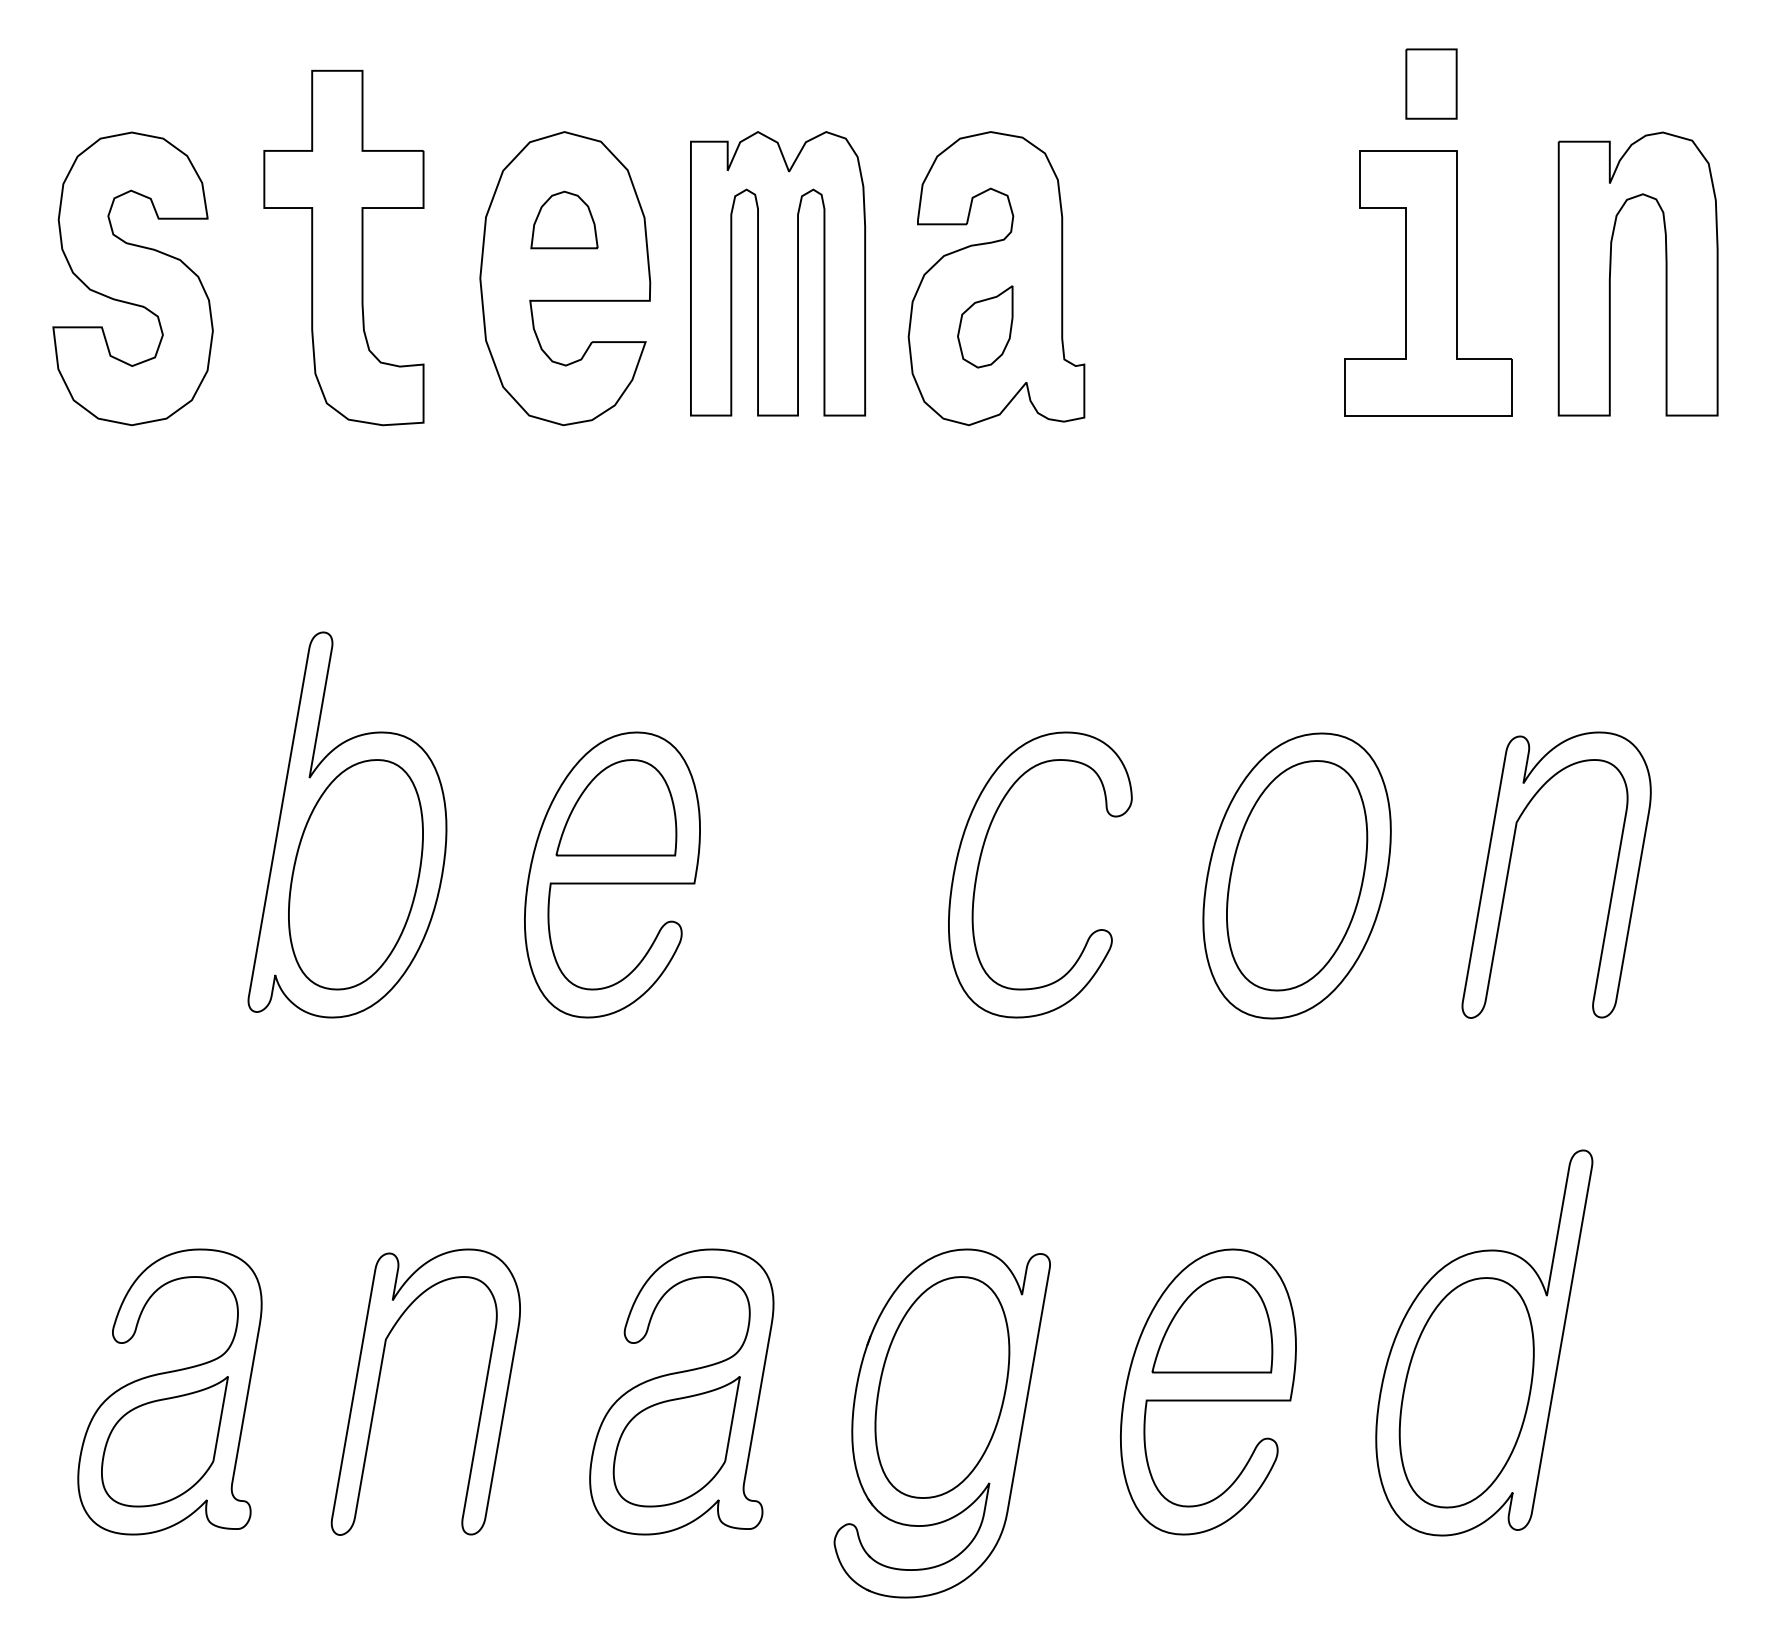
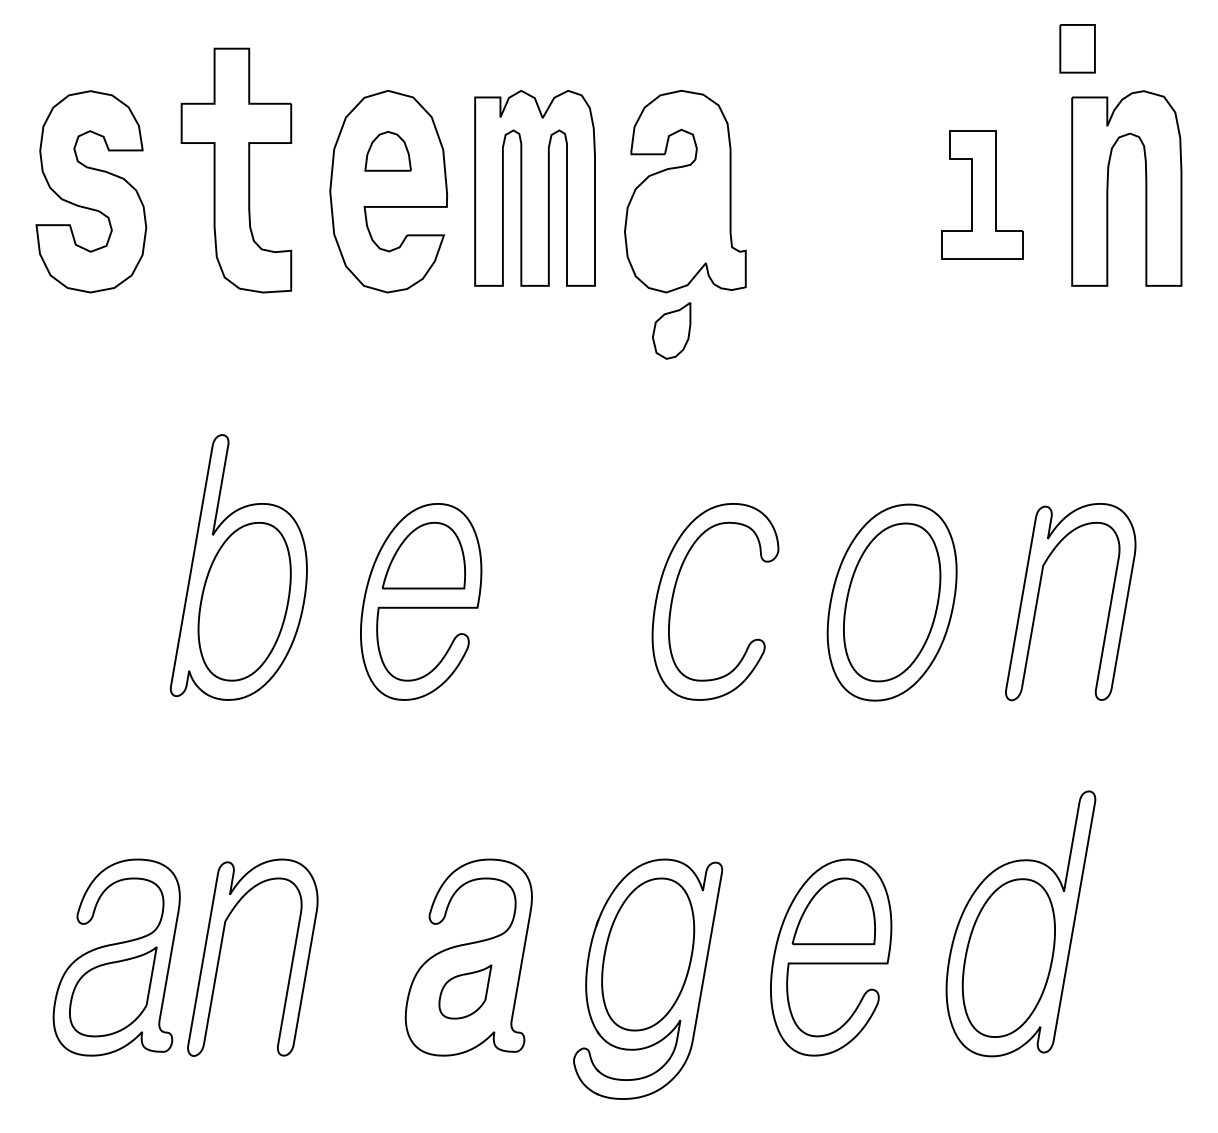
part: (1431, 83) -> (1077, 48), moved
part: (1428, 282) -> (982, 194), size x0.7
part: (985, 326) -> (671, 330), moved
part: (380, 1381) -> (221, 950), moved
part: (676, 1441) -> (465, 991), size x0.6

